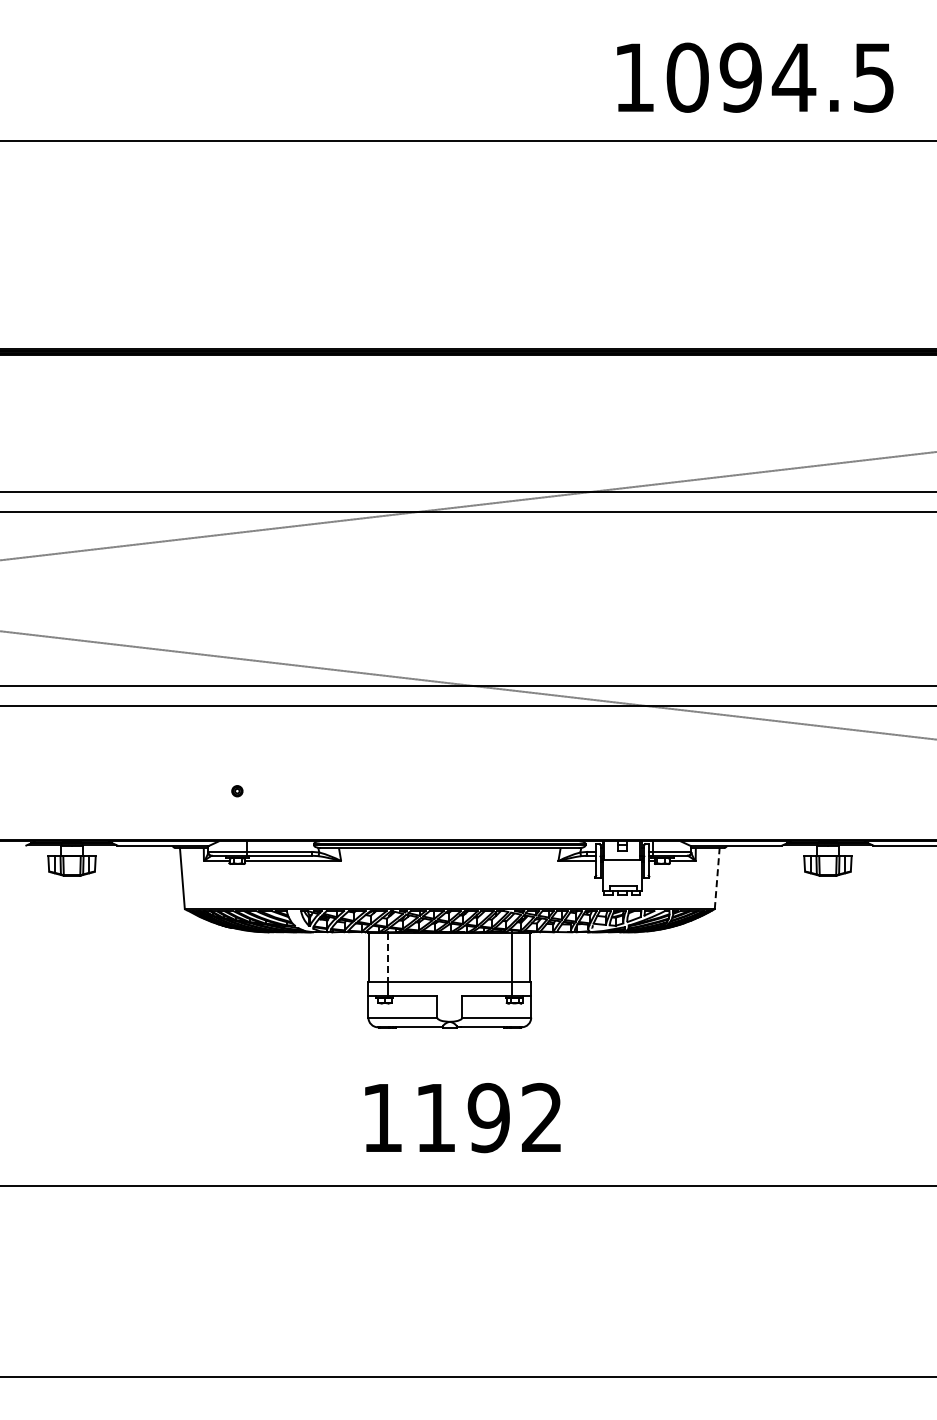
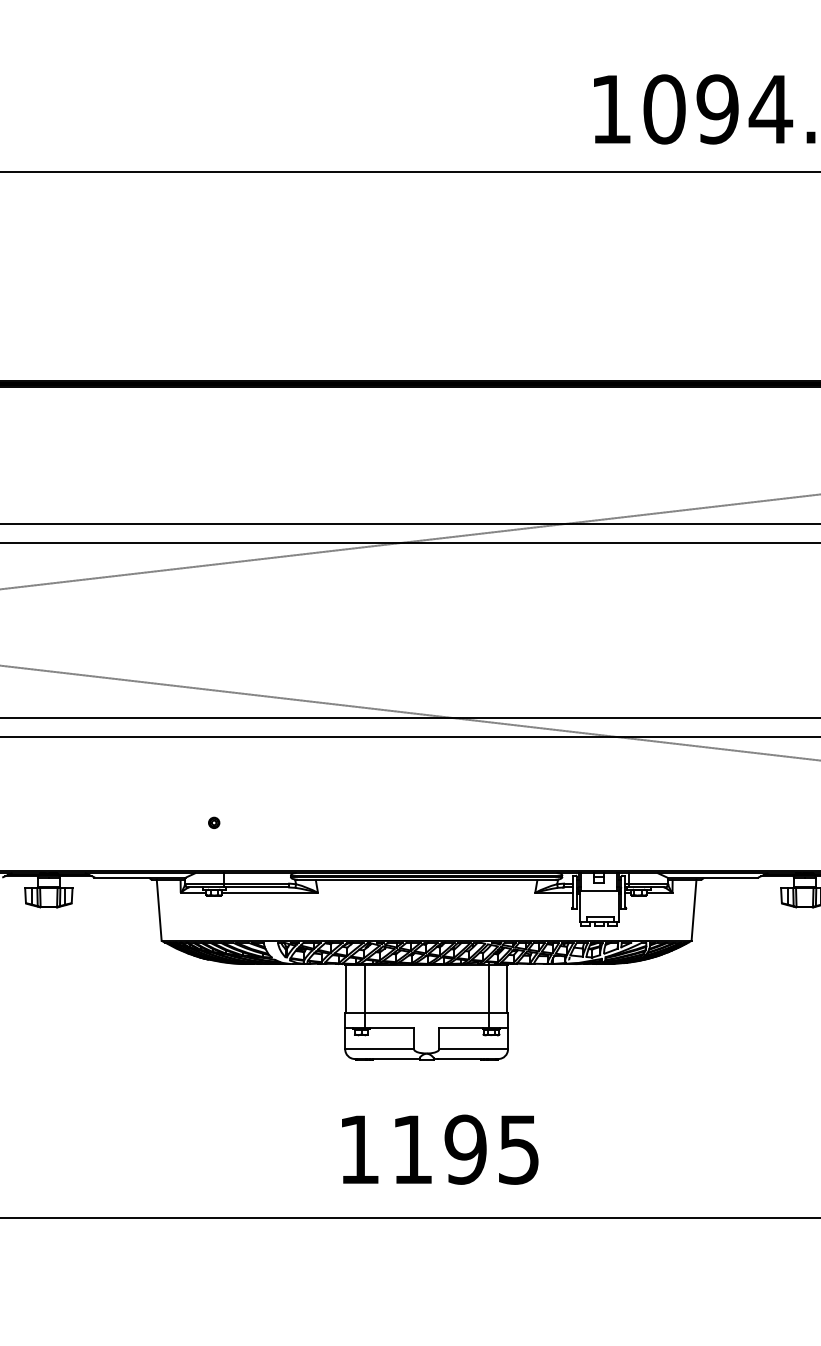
line: (717, 878) -> (694, 910), dashed -> solid
line: (387, 958) -> (364, 990), dashed -> solid
text: (541, 1117) -> (518, 1149), 1192 -> 1195

